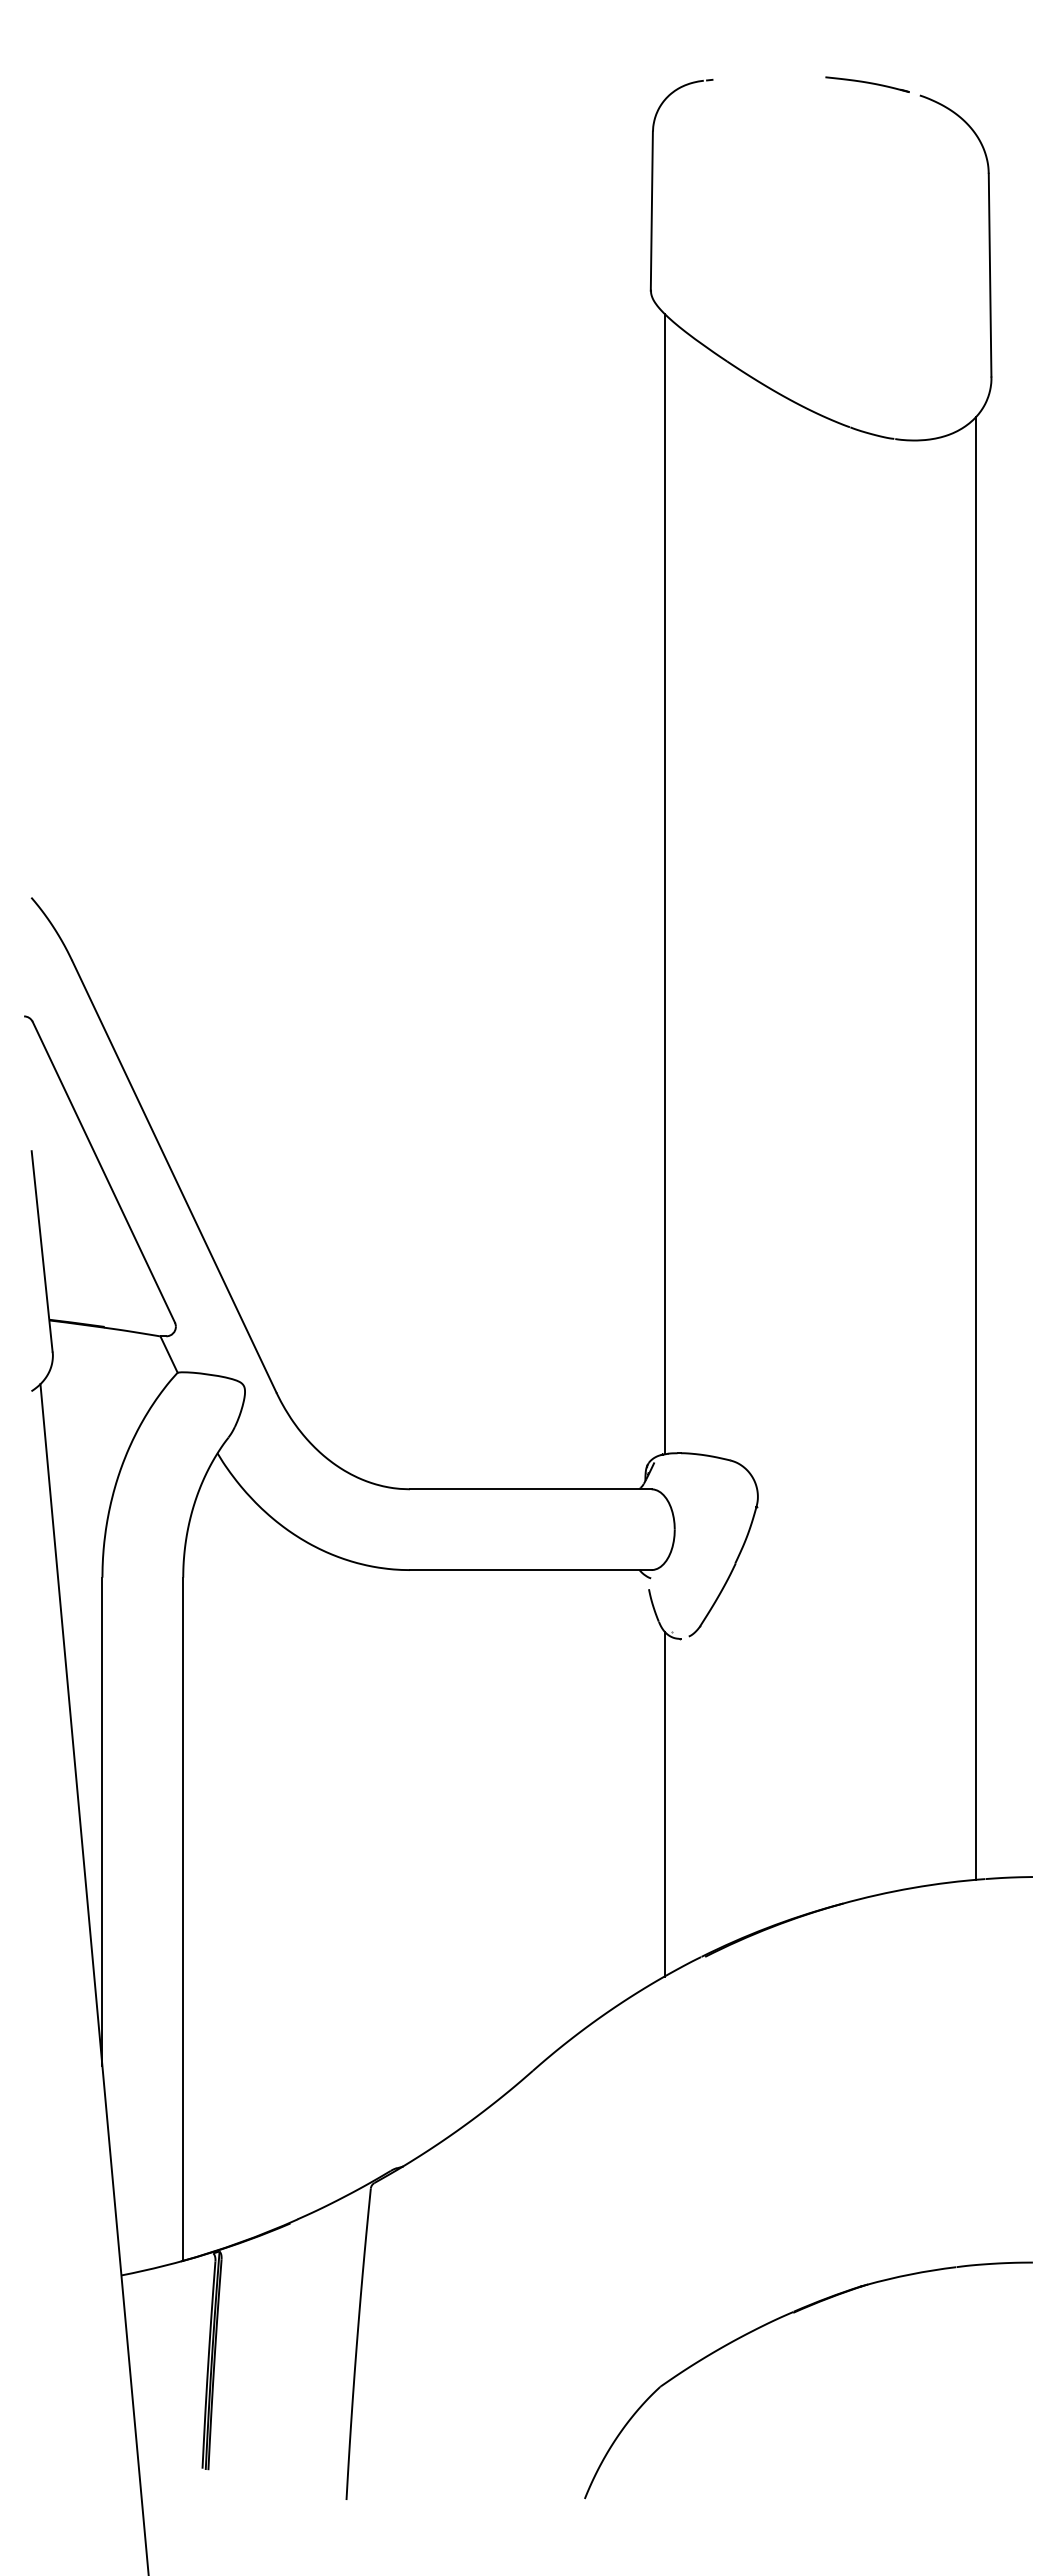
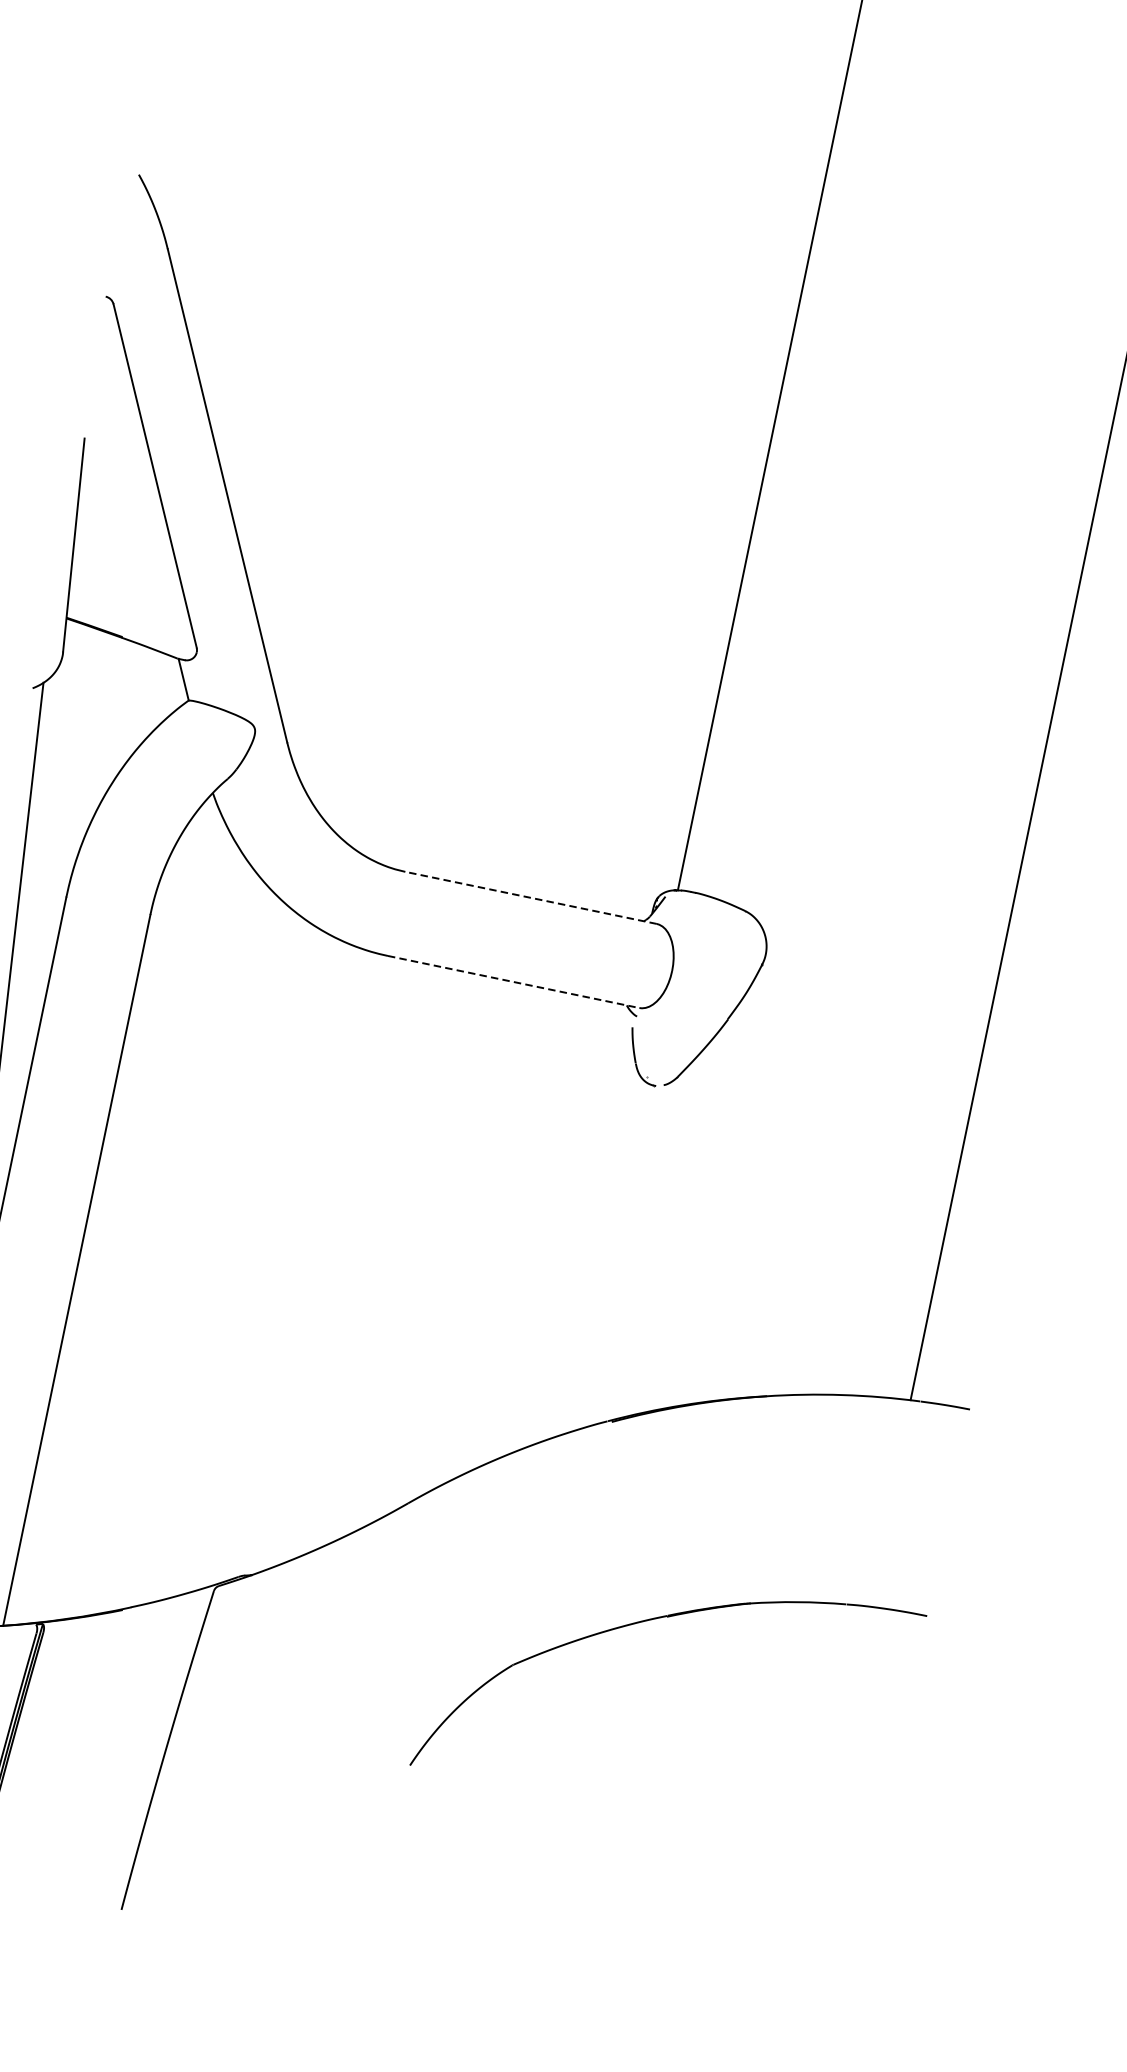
line: (530, 1489) -> (530, 898), solid -> dashed
line: (530, 1570) -> (513, 982), solid -> dashed
line: (664, 1803) -> (602, 1253), removed
part: (779, 2319) -> (651, 1620), moved

